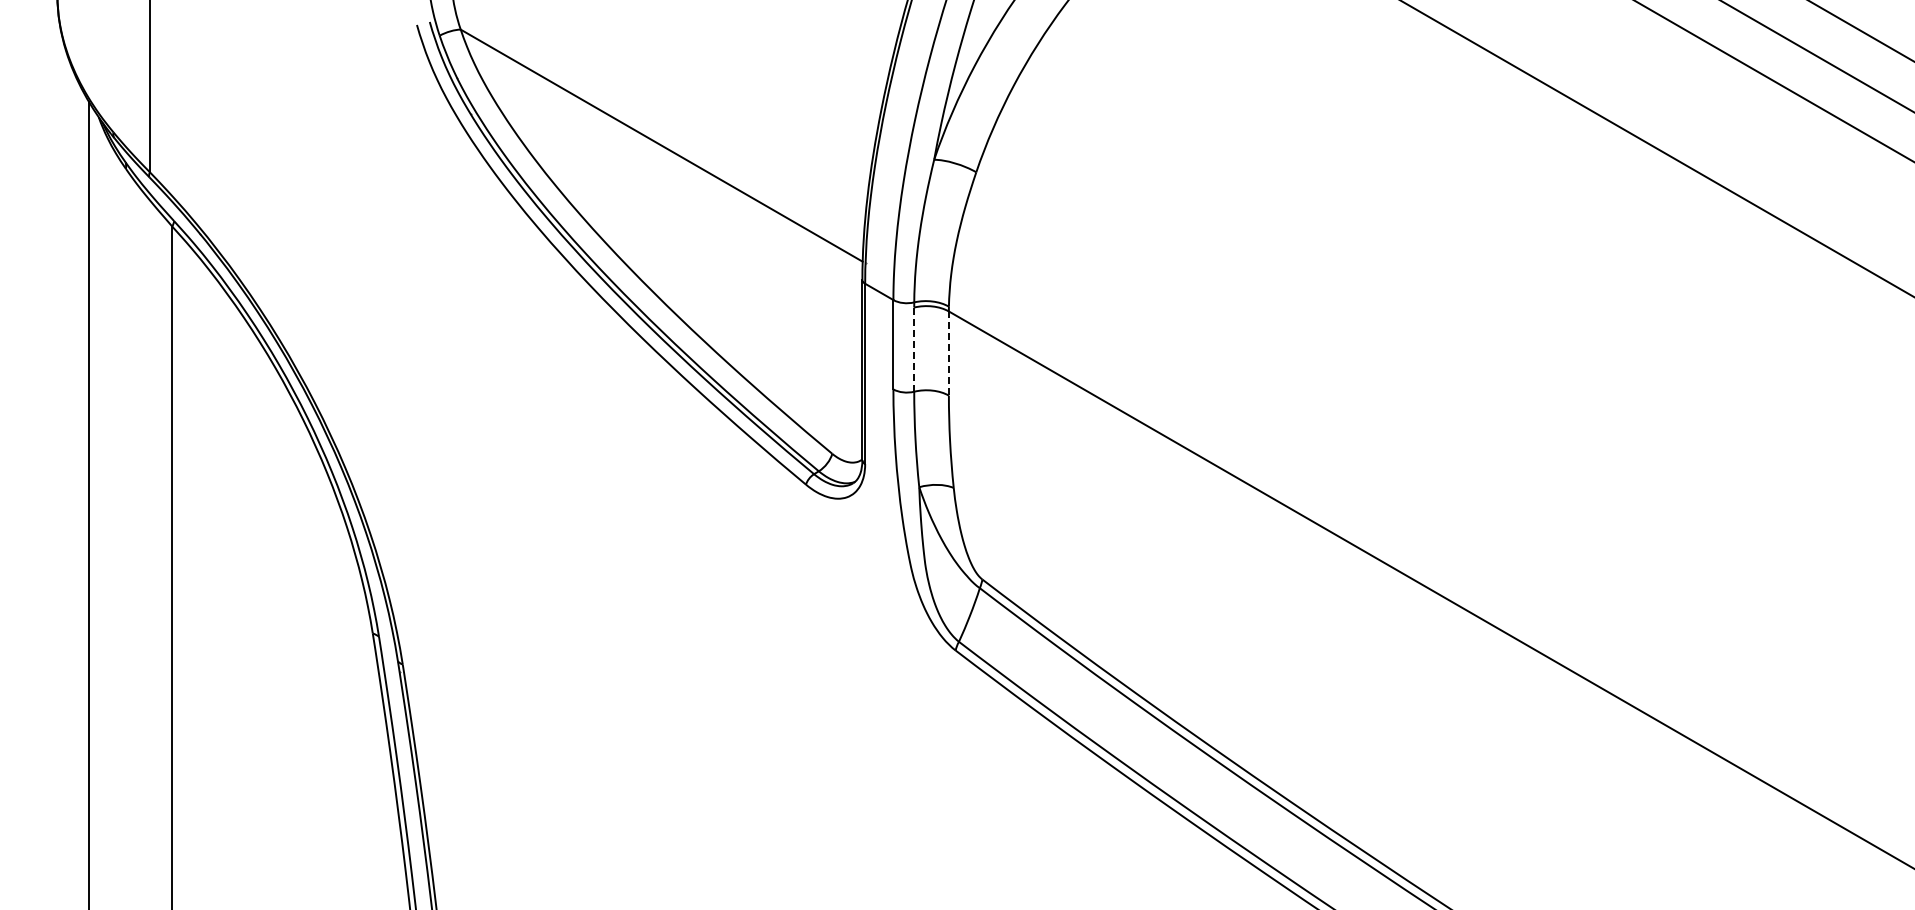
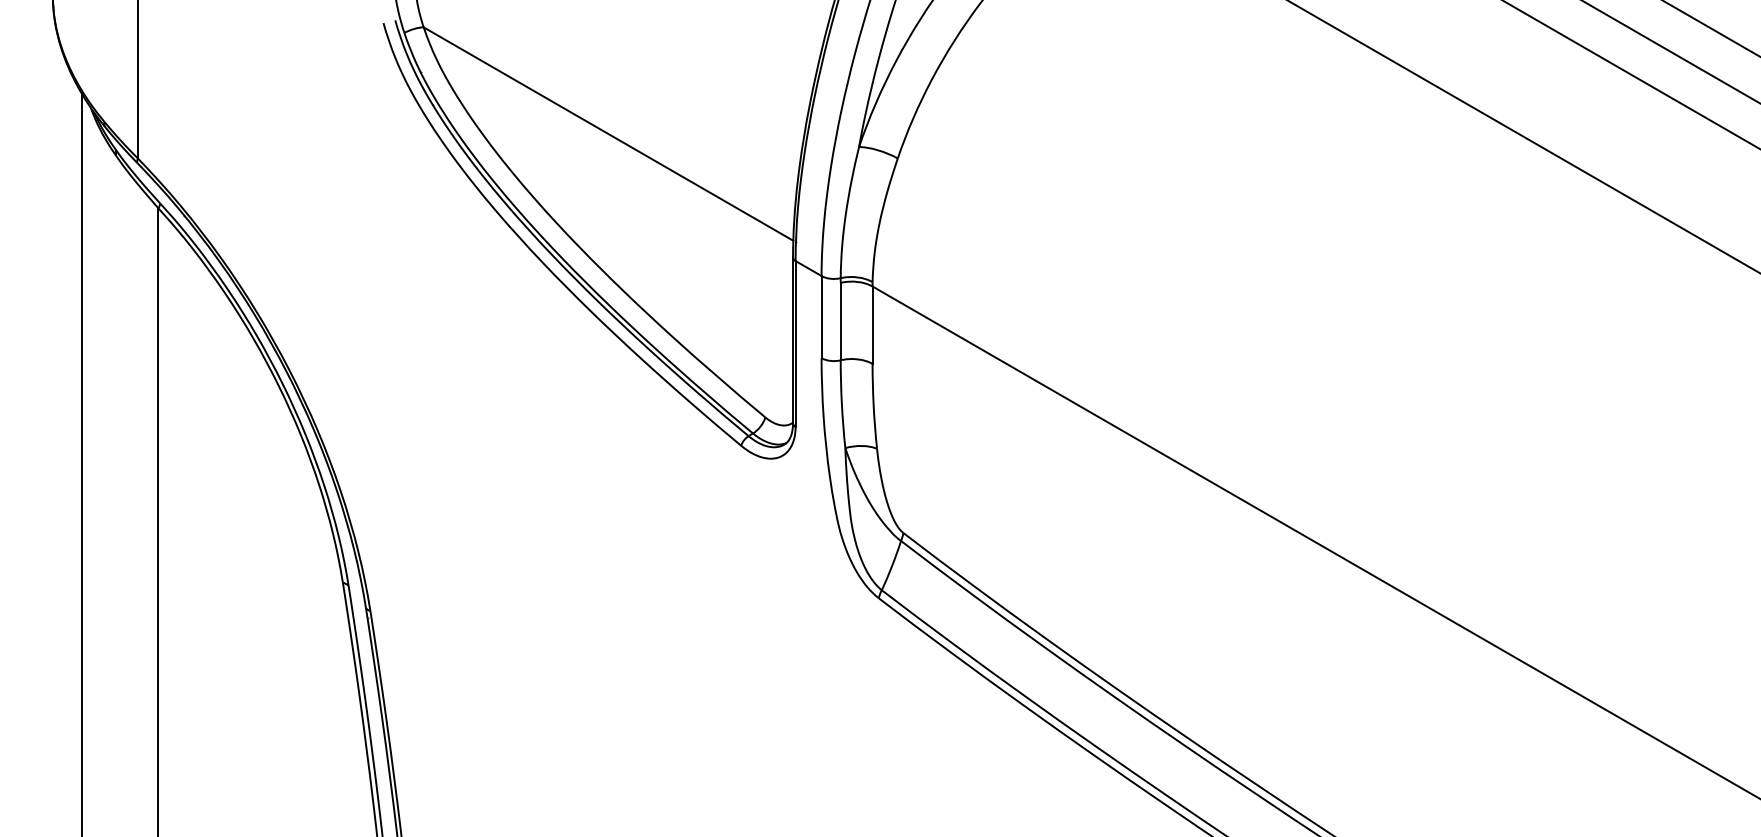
line: (914, 349) -> (840, 321), dashed -> solid
line: (948, 354) -> (872, 326), dashed -> solid

